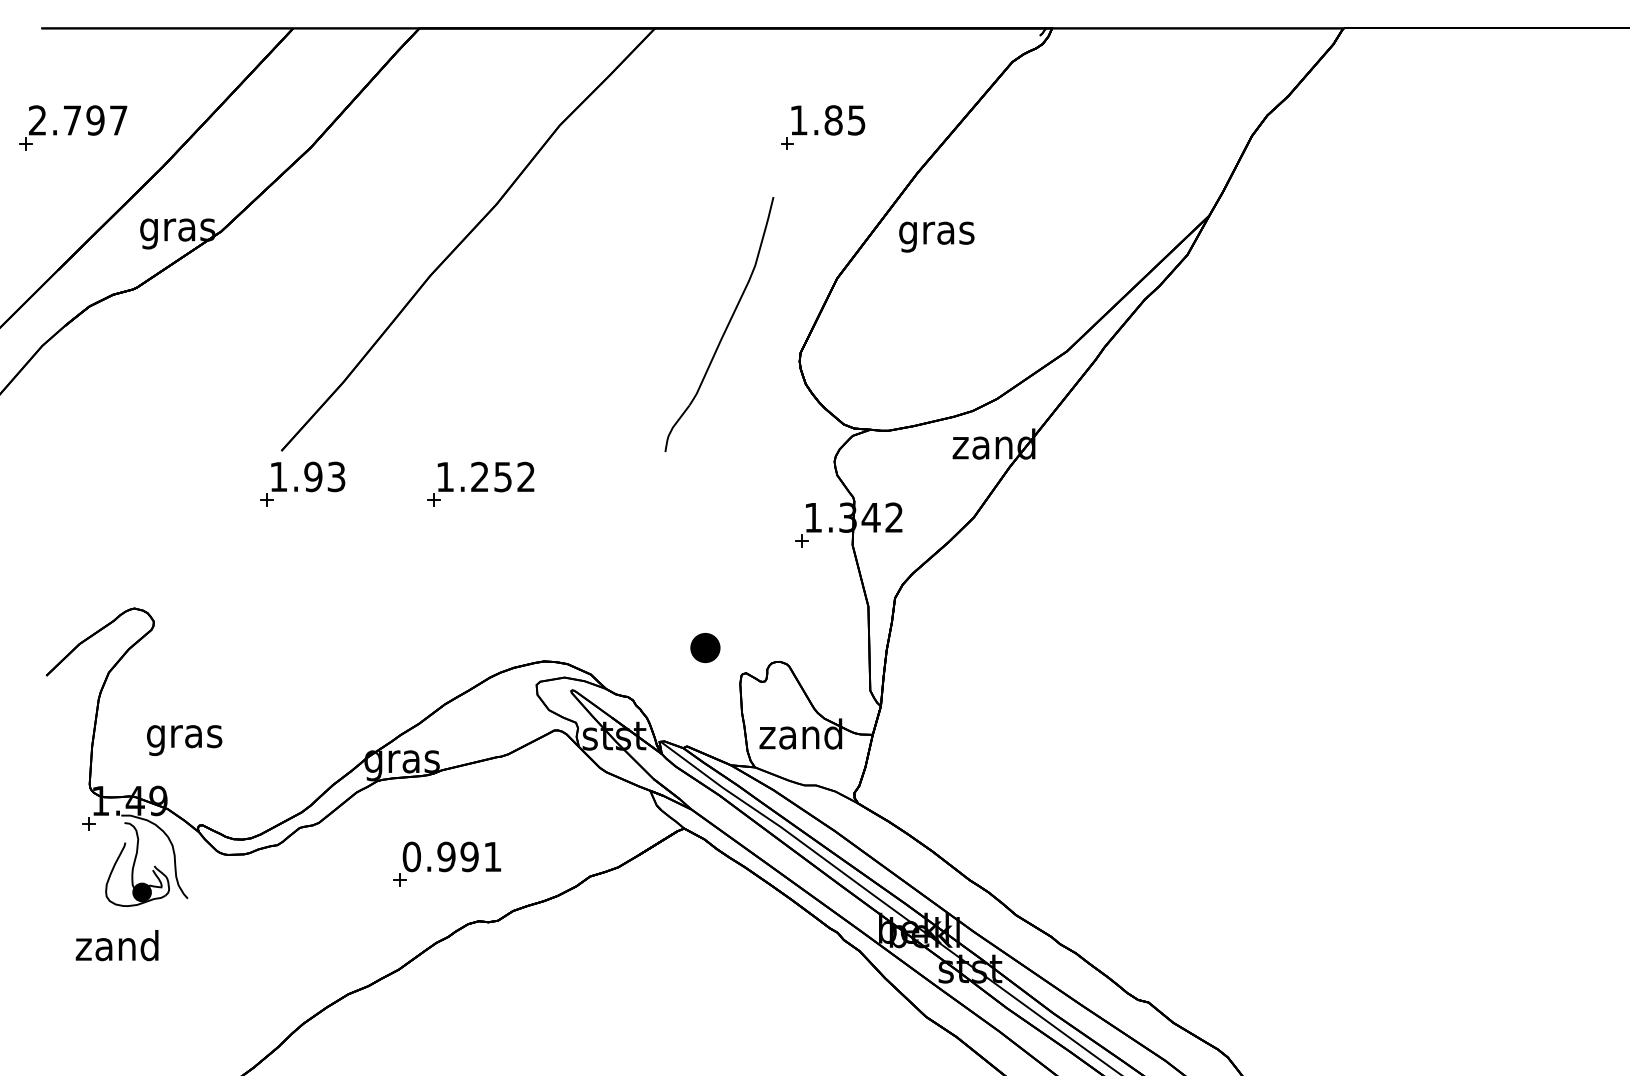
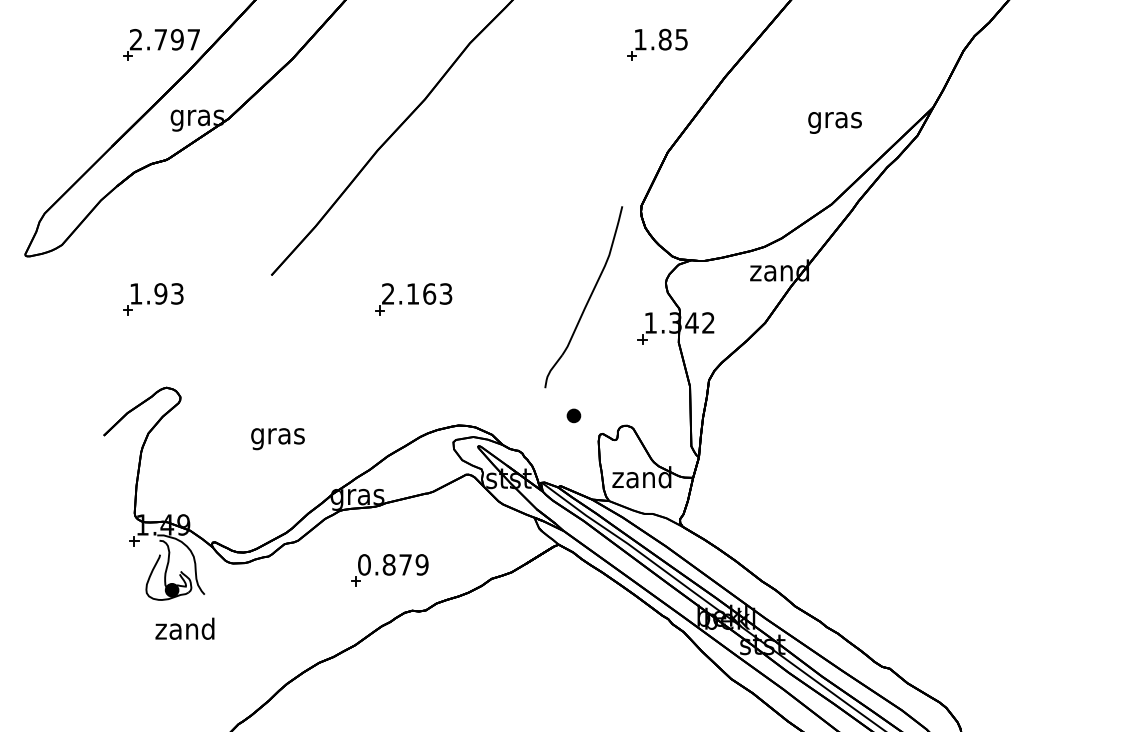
part: (73, 127) -> (161, 44), moved
text: (936, 236) -> (834, 122), moved
part: (725, 328) -> (588, 300), moved
text: (485, 476) -> (416, 293), 1.252 -> 2.163
part: (302, 483) -> (153, 298), moved
part: (705, 647) -> (573, 415), size x0.62
text: (184, 740) -> (277, 439), moved
text: (469, 856) -> (405, 564), 0.991 -> 0.879
text: (116, 945) -> (184, 628), moved

